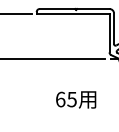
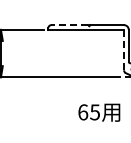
line: (57, 9) -> (69, 25), solid -> dashed
line: (109, 32) -> (124, 49), solid -> dashed
text: (76, 99) -> (99, 112), moved

